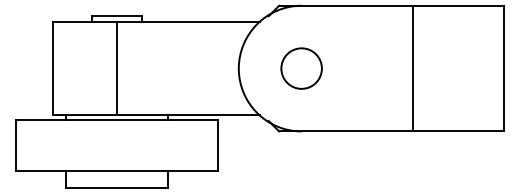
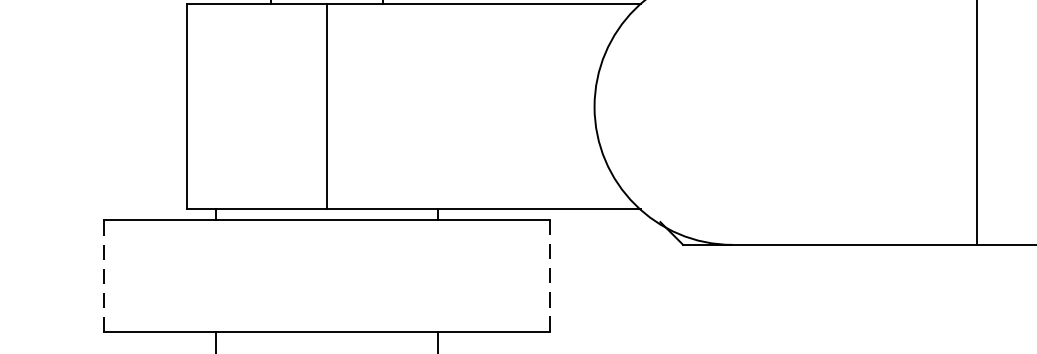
circle: (301, 68) -> (732, 106), removed
line: (218, 145) -> (549, 275), solid -> dashed
line: (15, 146) -> (104, 277), solid -> dashed

